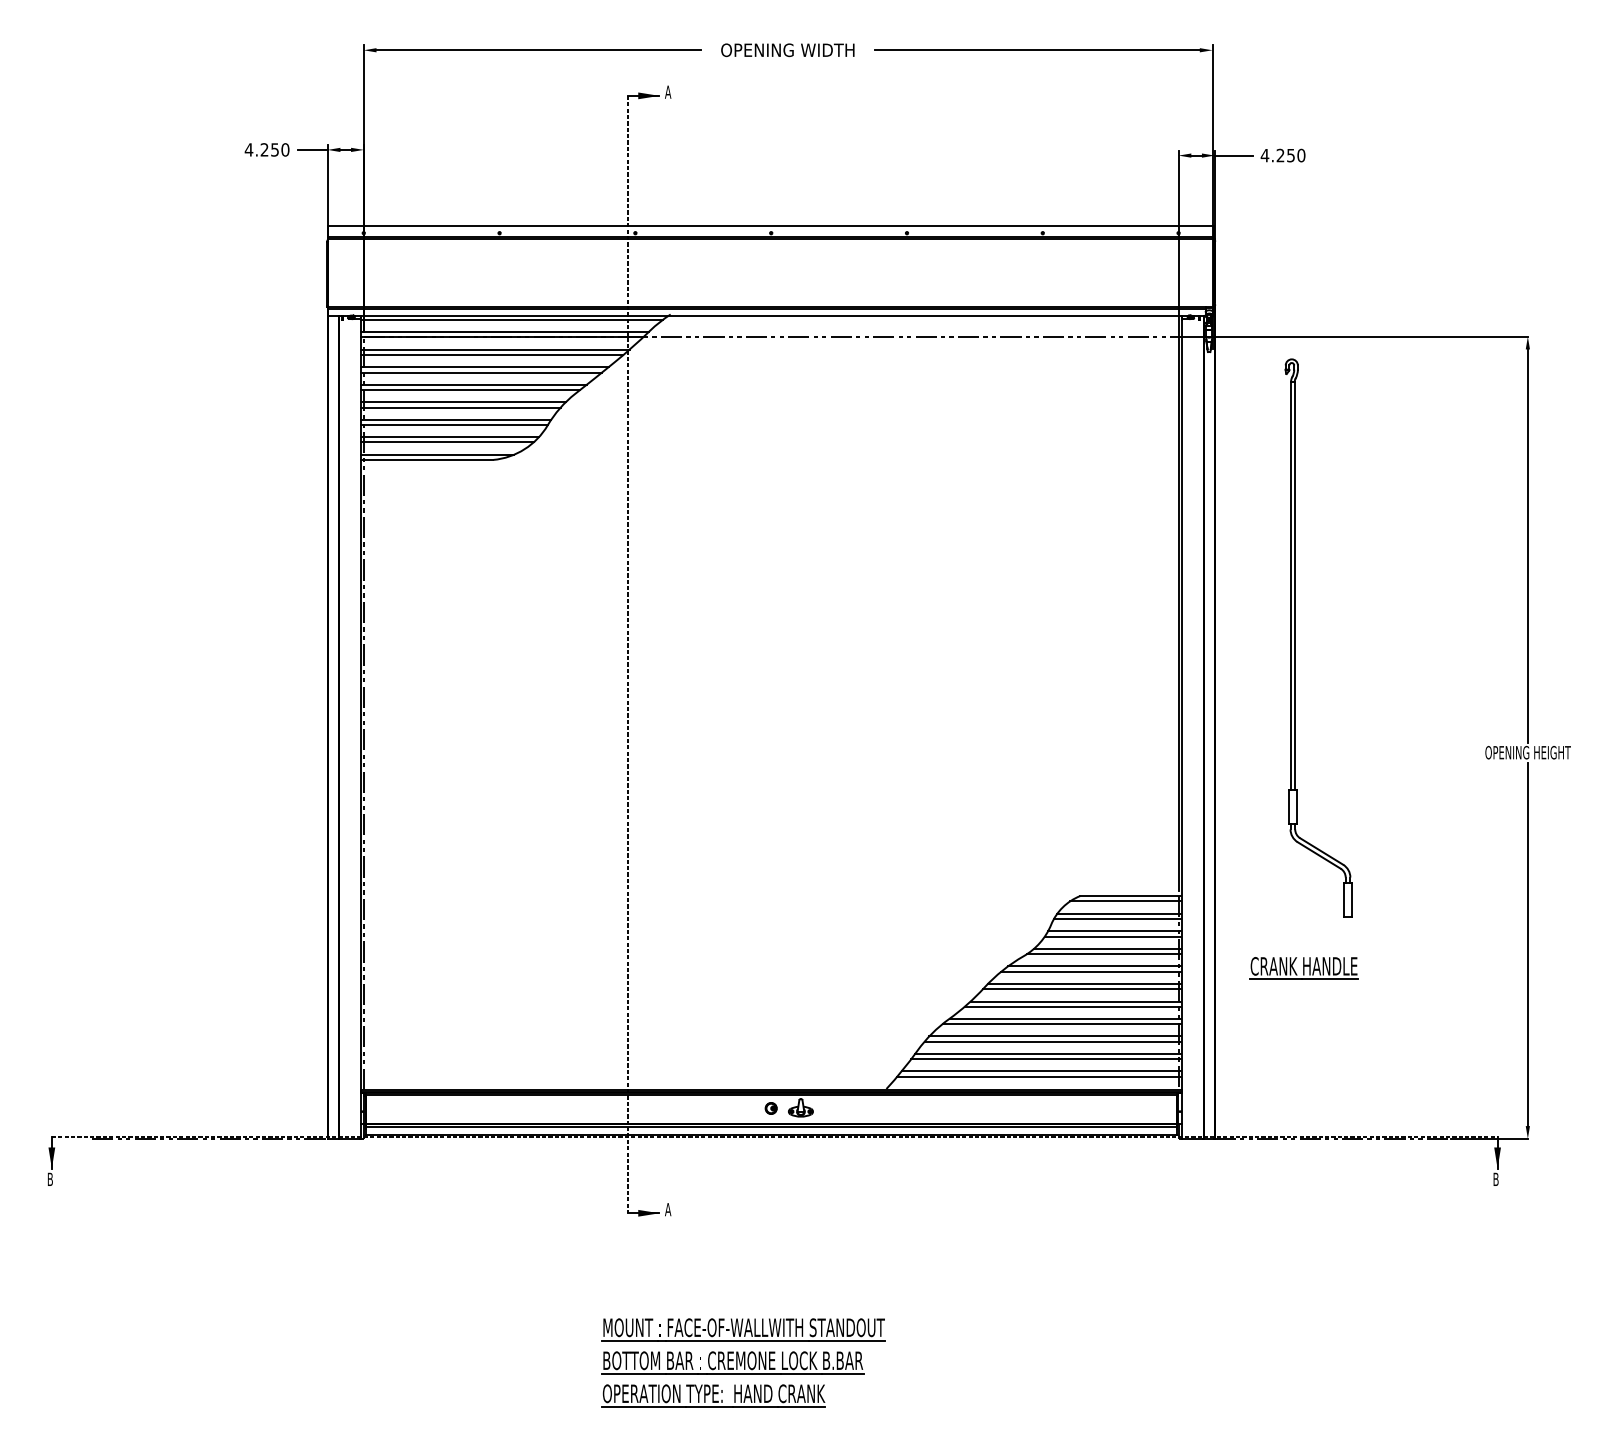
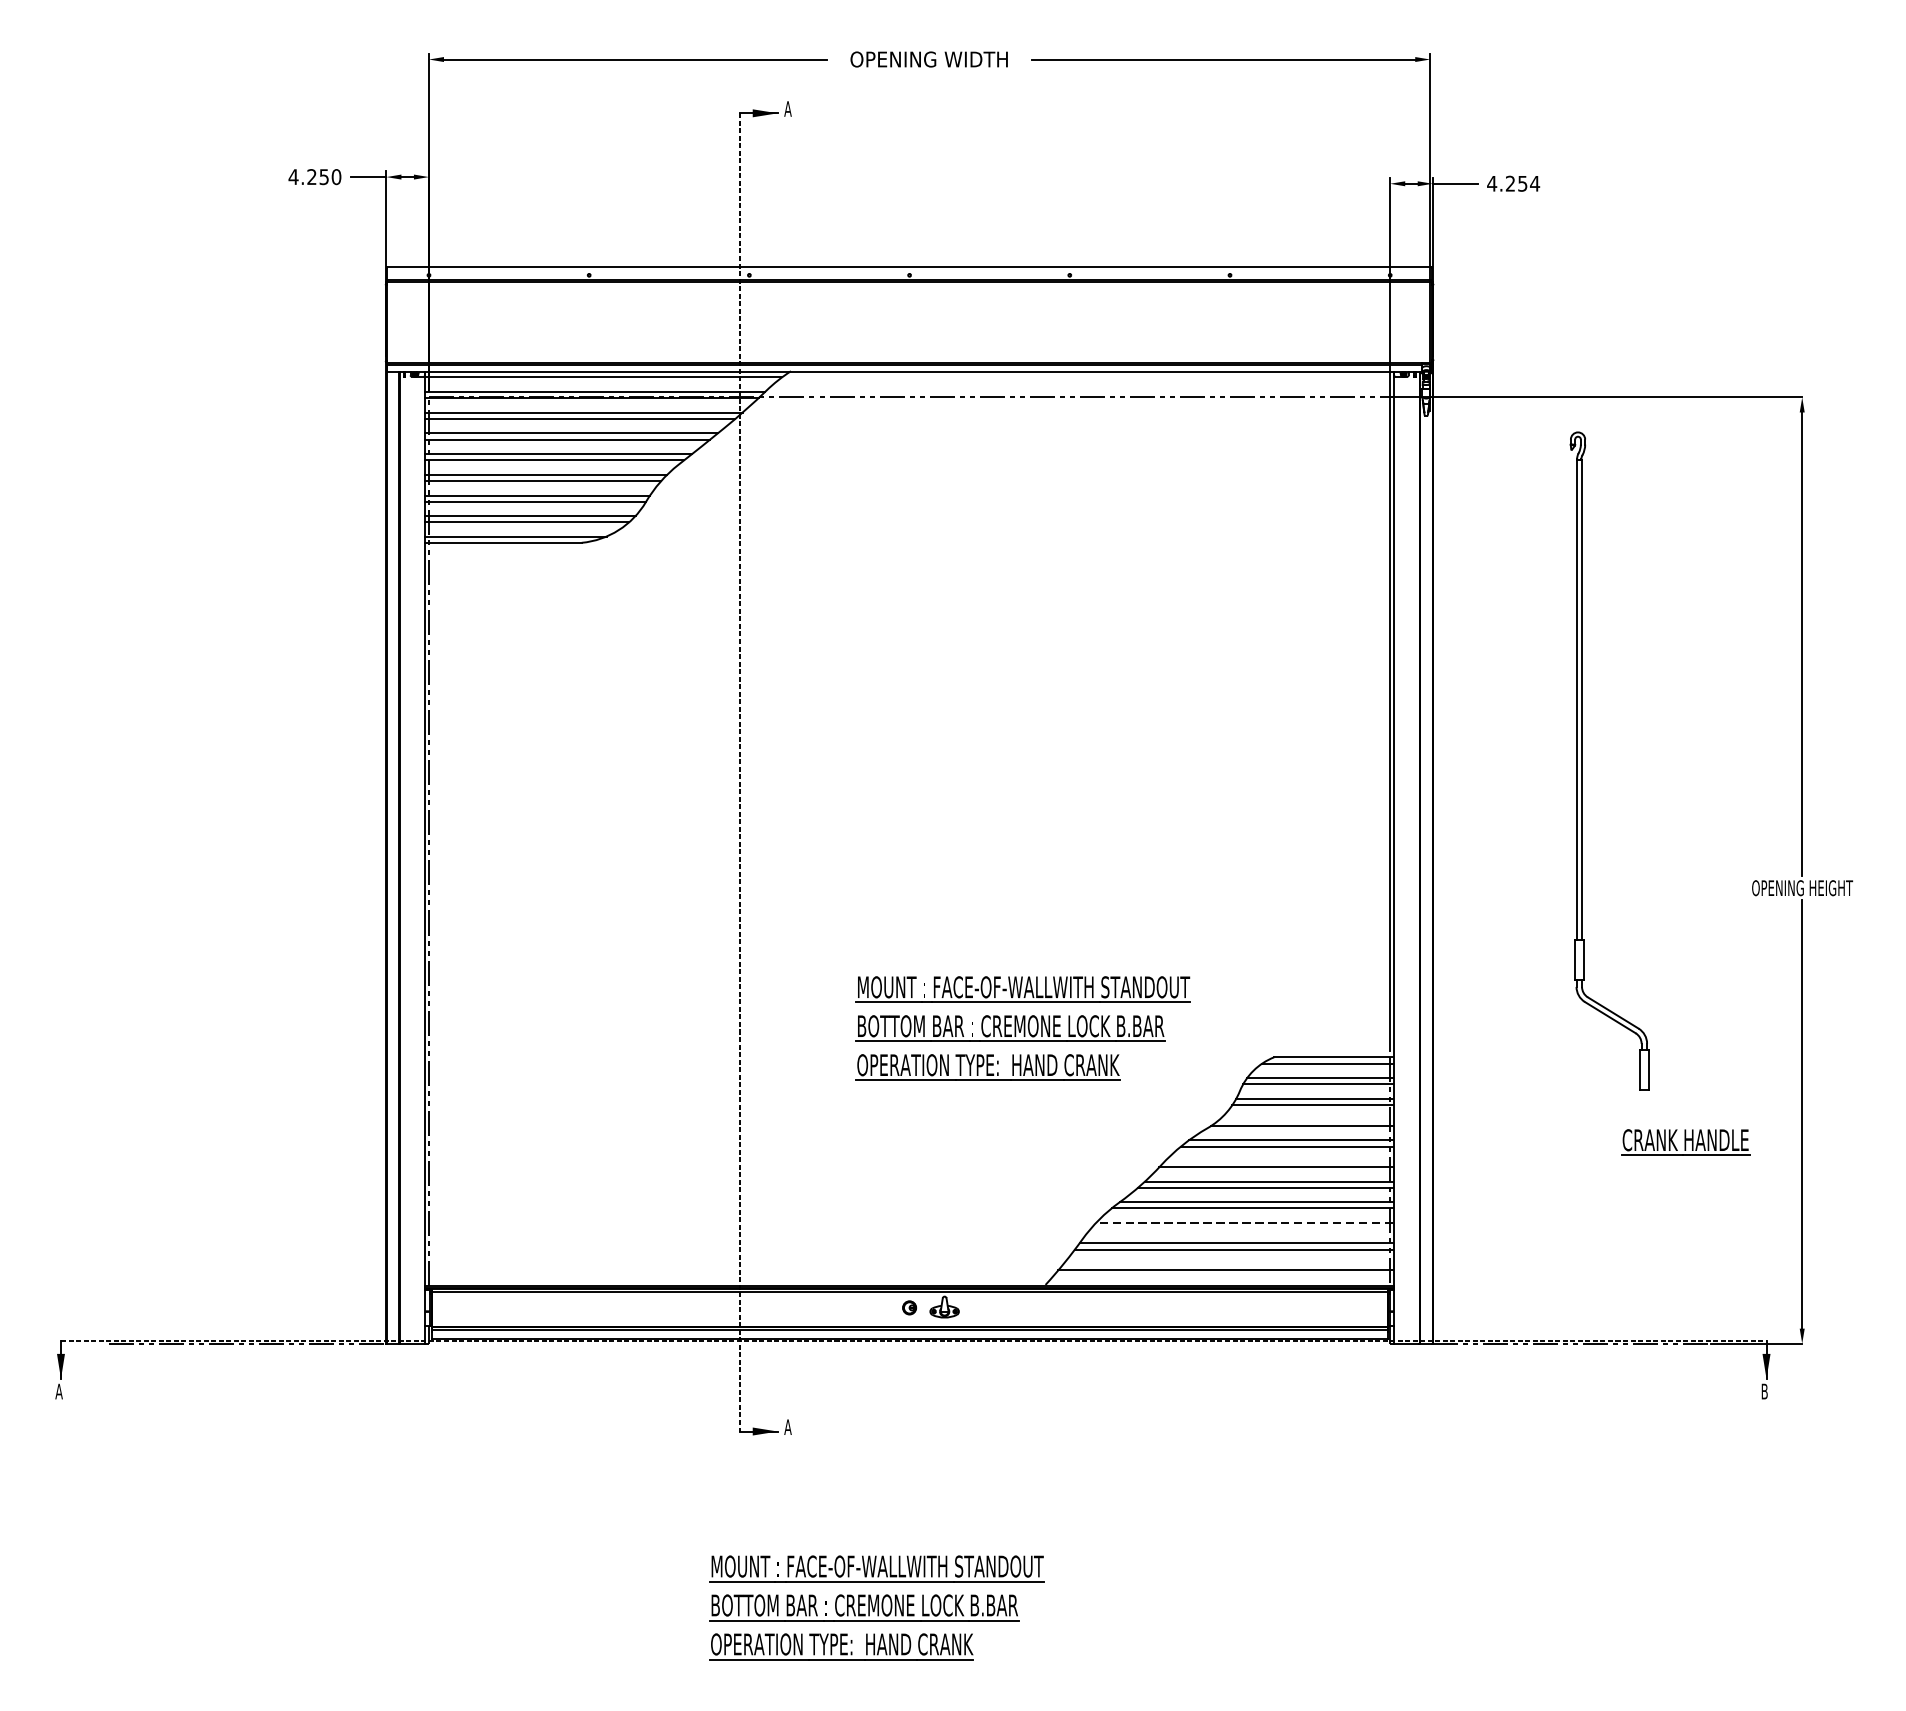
text: (1301, 155) -> (1535, 183), 4.250 -> 4.254
part: (1295, 637) -> (1582, 760), moved
part: (867, 871) -> (1023, 1028), added
line: (1107, 948) -> (1306, 1119), removed
part: (1303, 968) -> (1685, 1142), moved
line: (1084, 984) -> (1279, 1161), removed
line: (1055, 1036) -> (1244, 1222), solid -> dashed
line: (1052, 1041) -> (1241, 1228), removed
line: (1041, 1071) -> (1228, 1264), removed
text: (50, 1178) -> (59, 1390), B -> A

